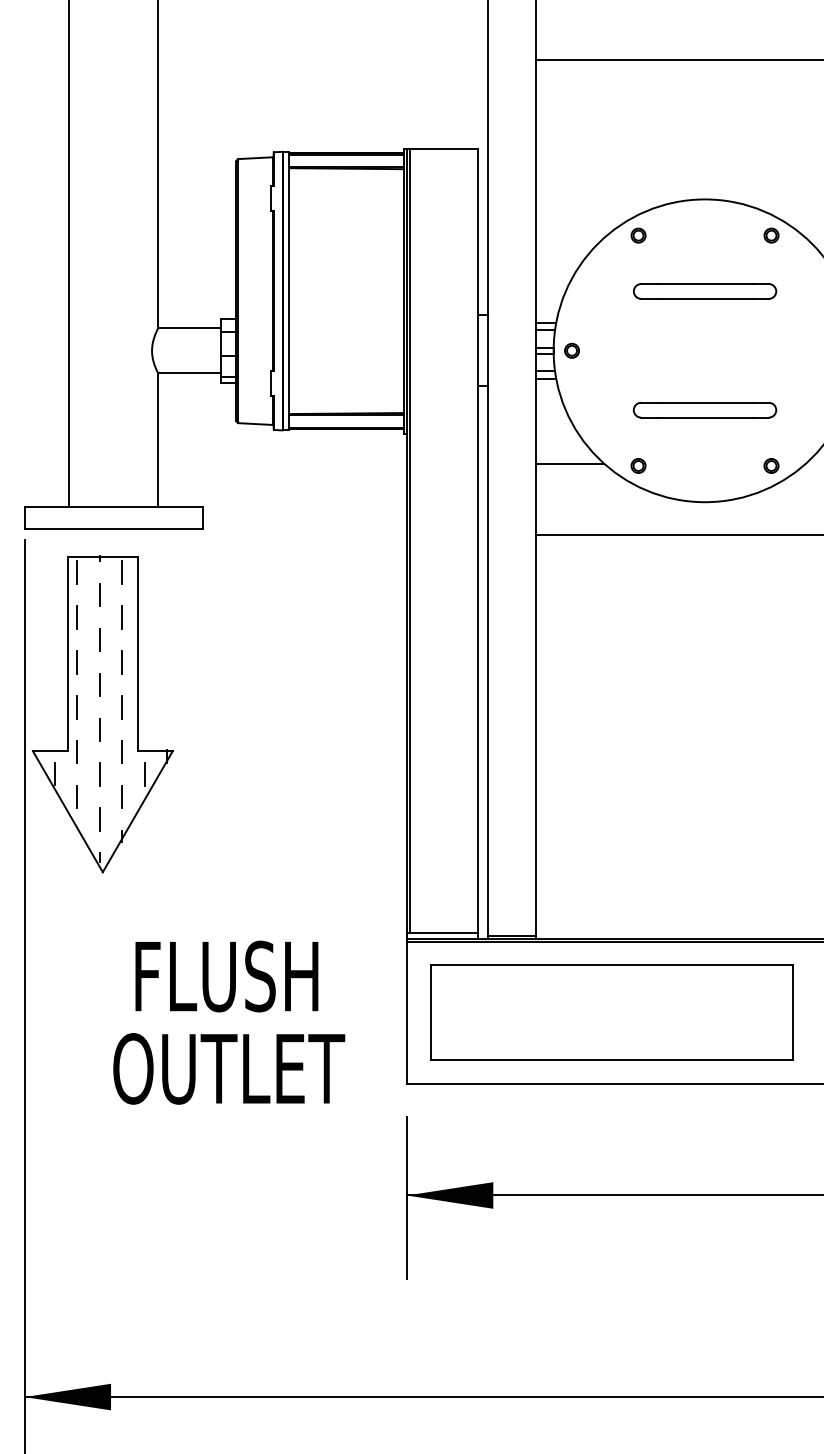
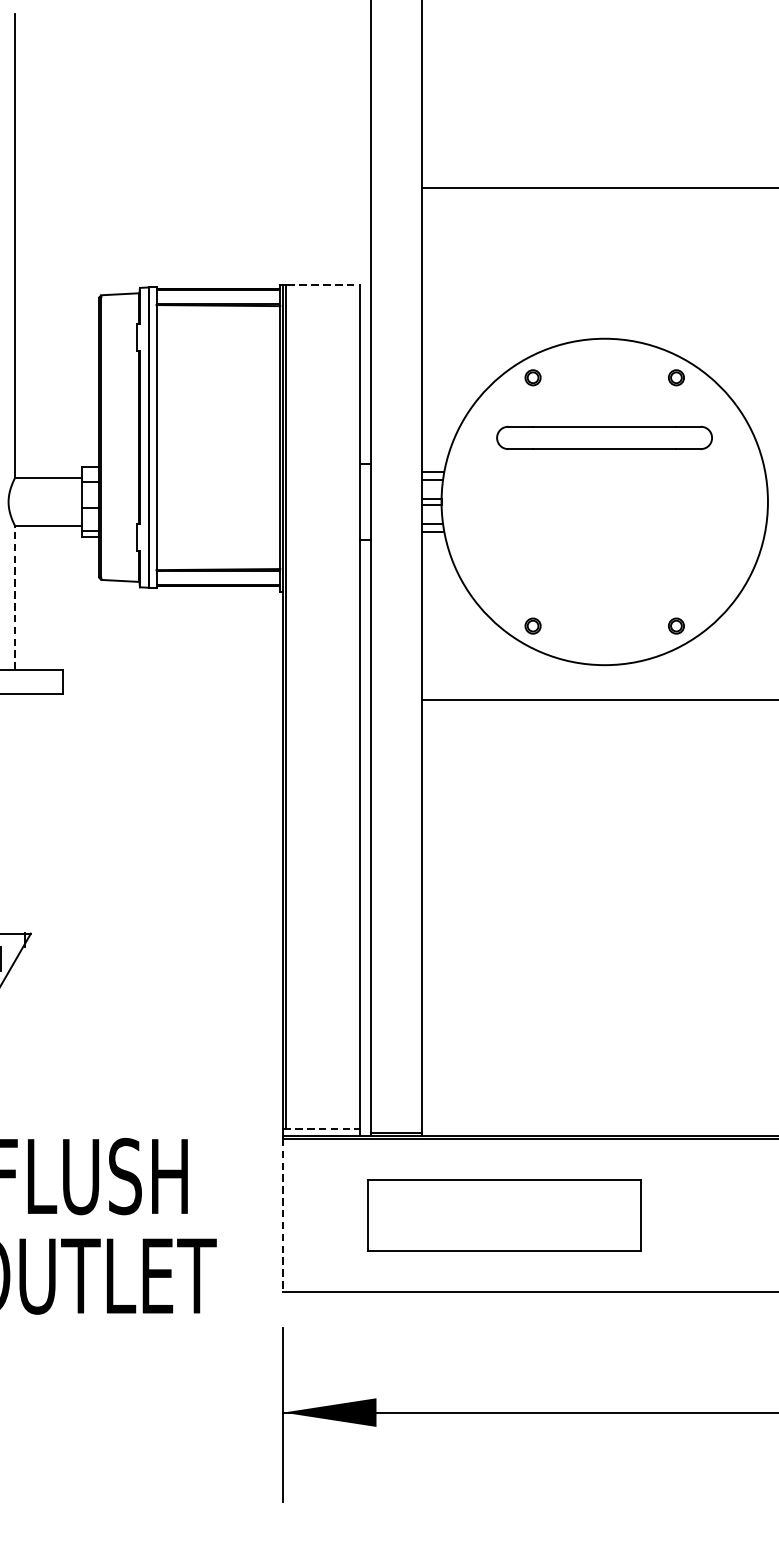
line: (444, 149) -> (323, 284), solid -> dashed
part: (705, 291) -> (605, 438), size x1.4
part: (571, 350) -> (460, 501), removed
part: (704, 409) -> (604, 565), removed
line: (158, 439) -> (15, 597), solid -> dashed
line: (569, 463) -> (458, 623), removed
line: (442, 932) -> (321, 1129), solid -> dashed
part: (611, 1012) -> (503, 1215), size x0.7
line: (406, 1013) -> (282, 1216), solid -> dashed

